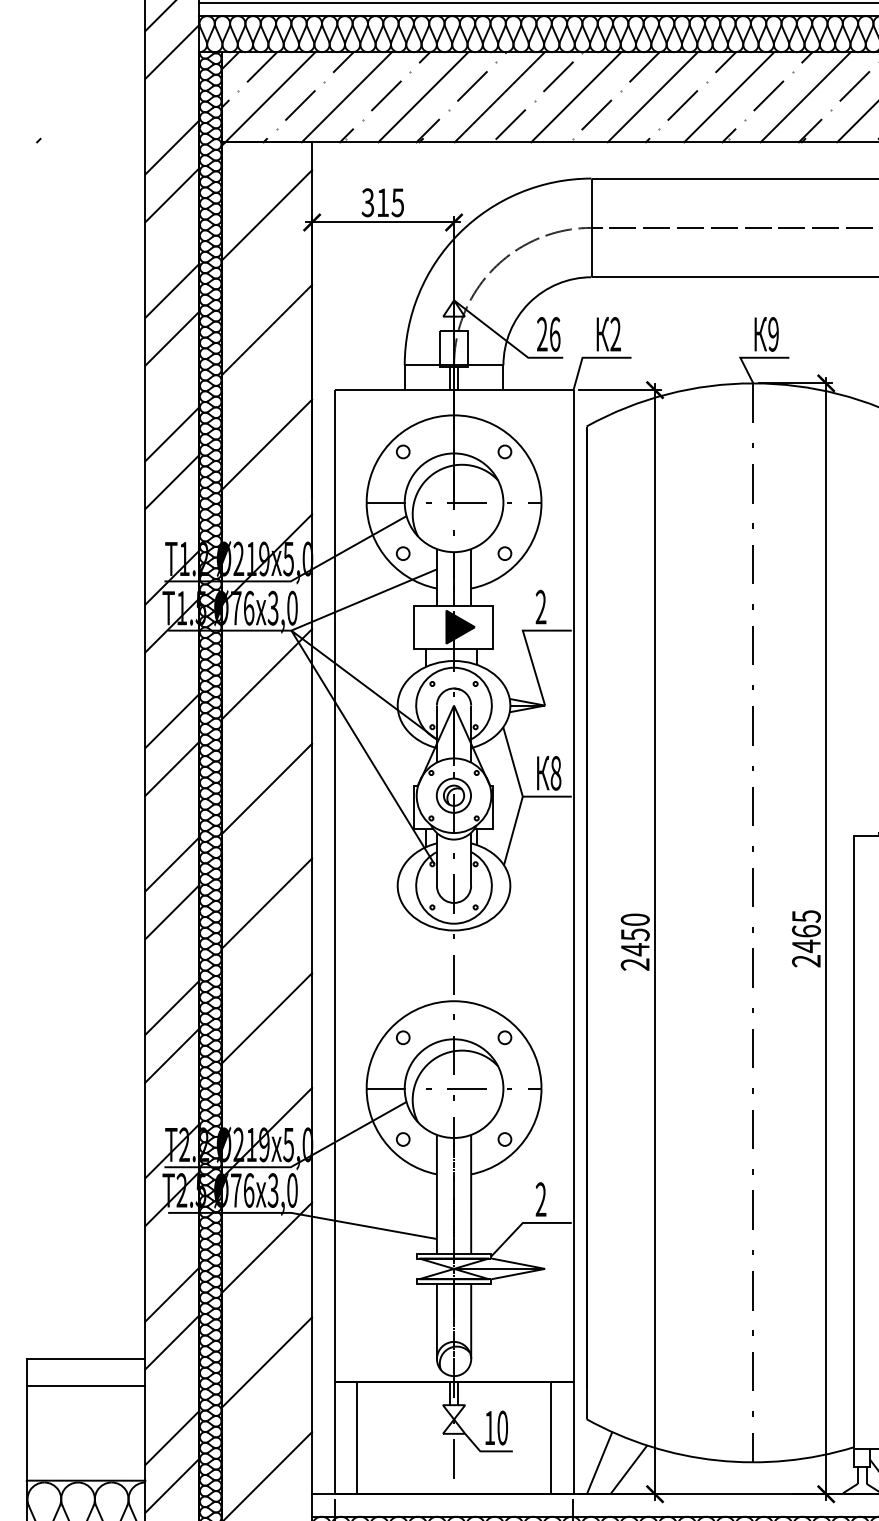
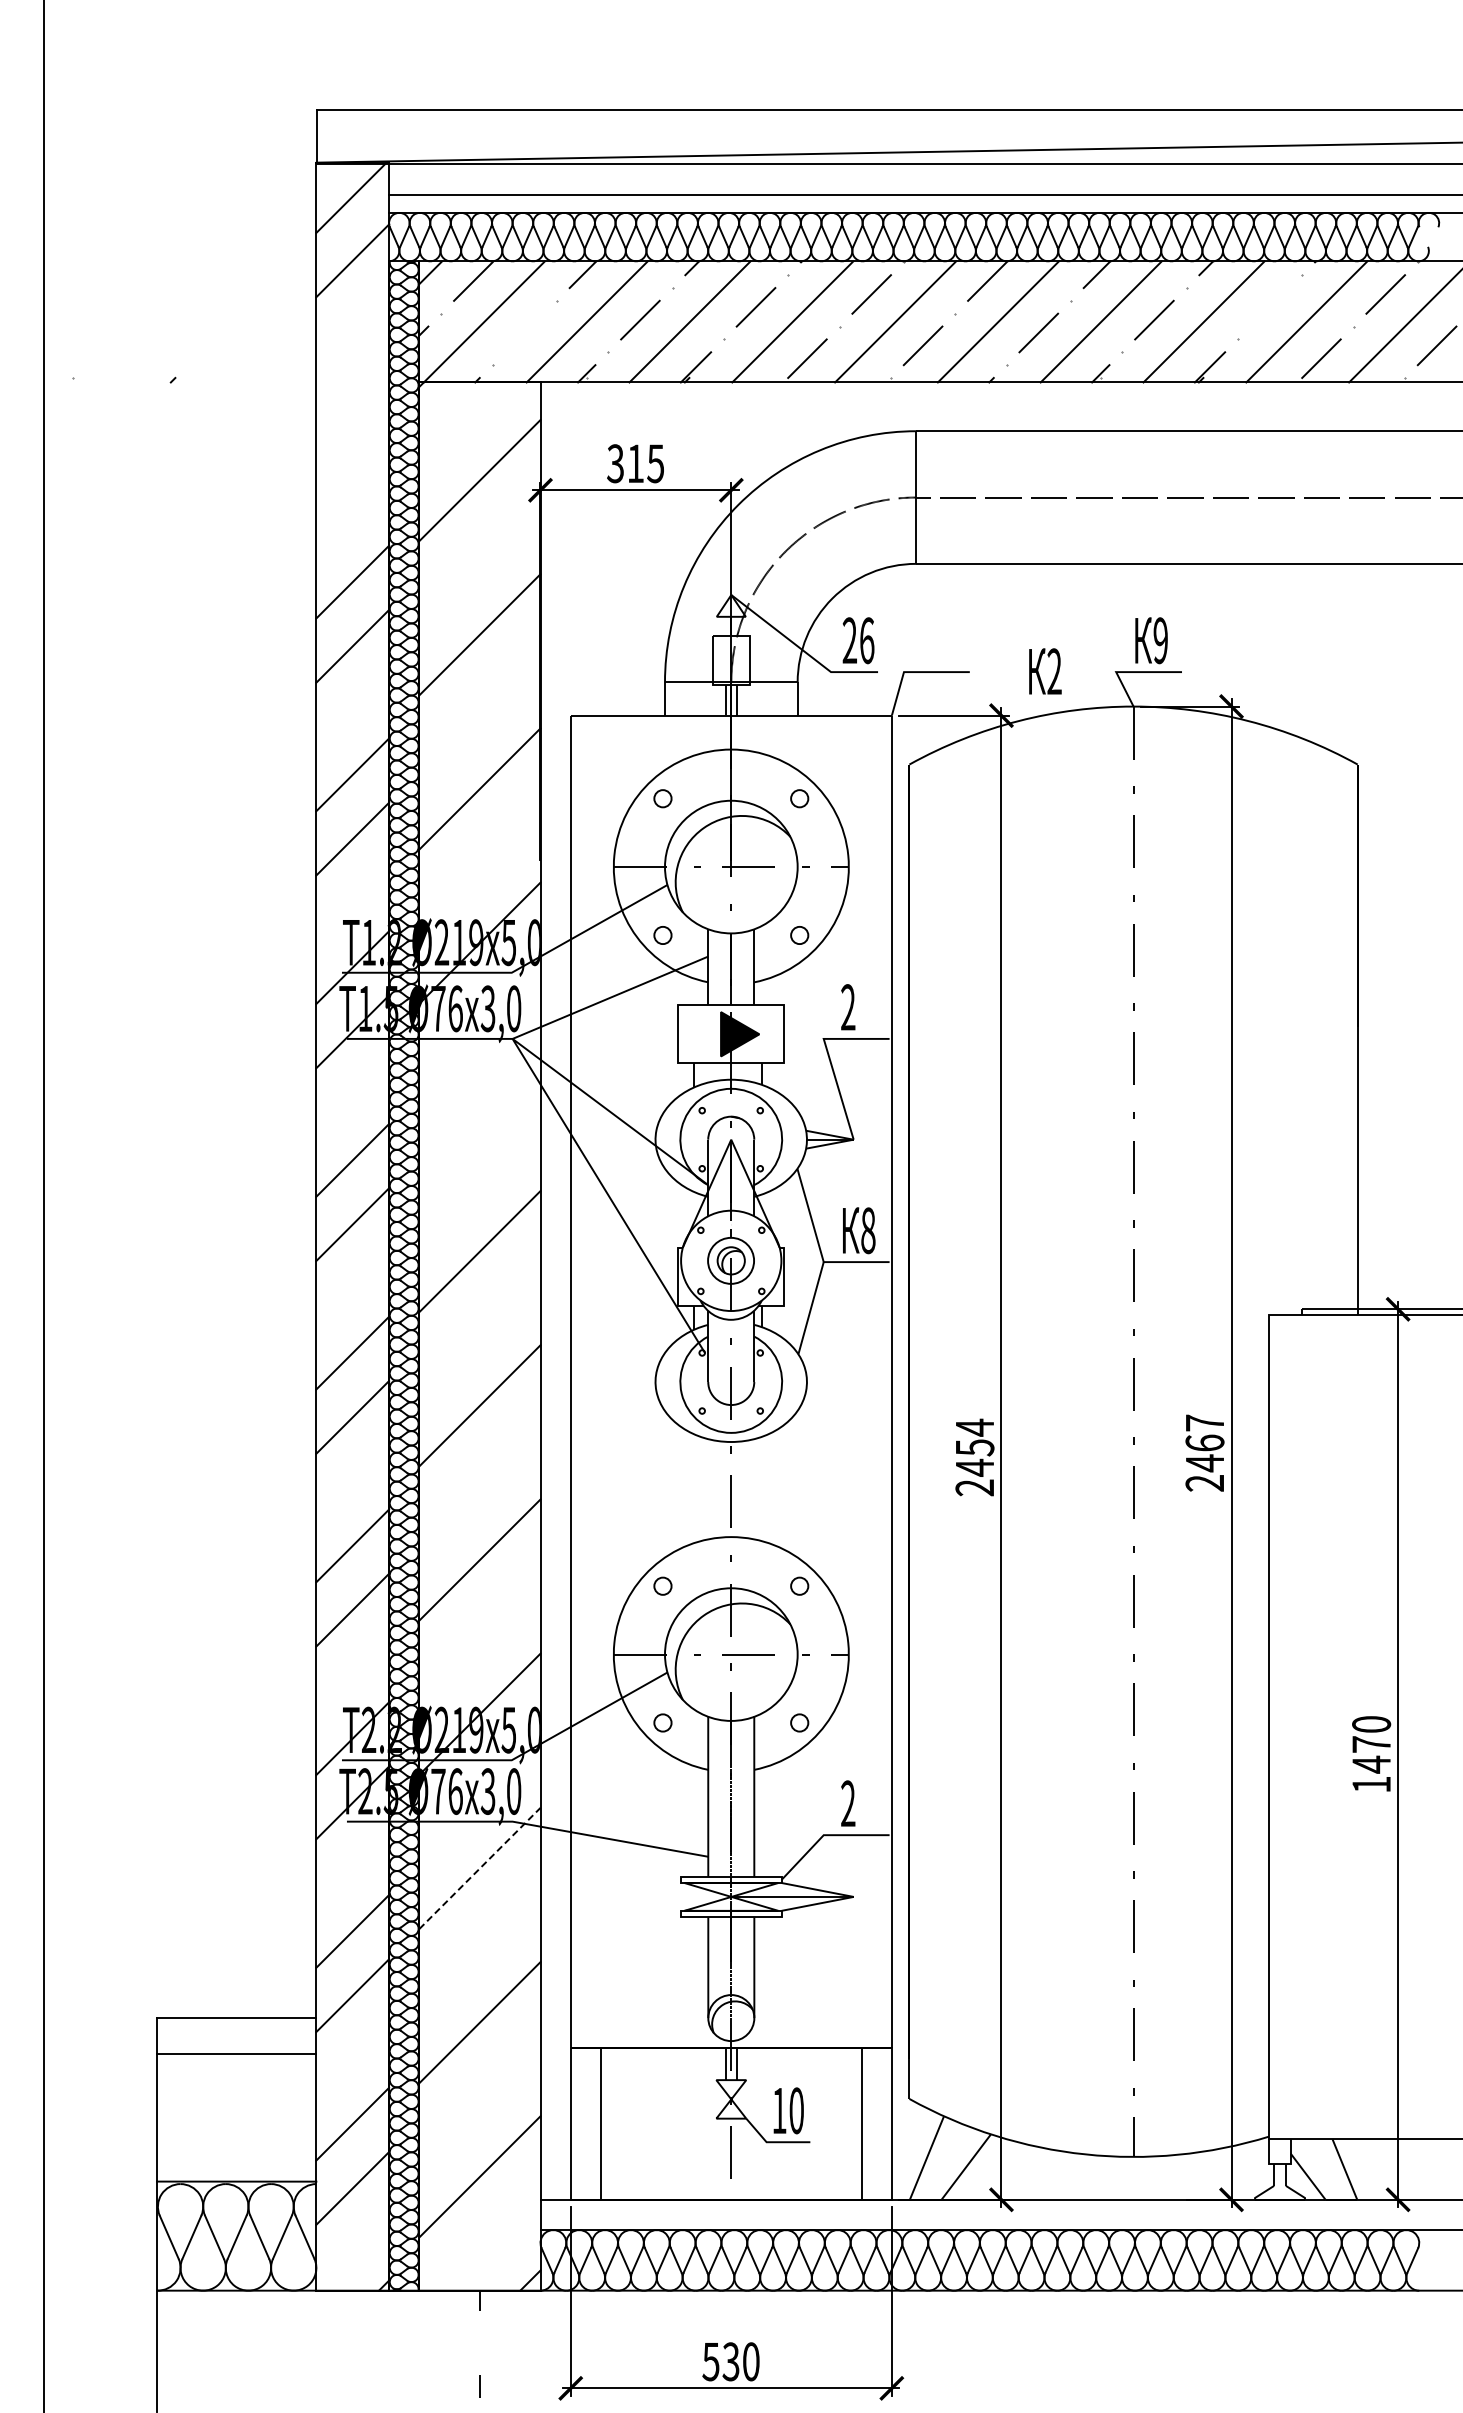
line: (854, 86) -> (1269, 307), removed
line: (300, 105) -> (524, 332), removed
line: (172, 147) -> (352, 389), removed
line: (172, 195) -> (352, 453), removed
text: (608, 334) -> (1045, 671), moved
line: (266, 674) -> (479, 1097), removed
text: (806, 915) -> (1205, 1422), 2465 -> 2467
text: (634, 919) -> (974, 1427), 2450 -> 2454
line: (266, 1247) -> (479, 1868), solid -> dashed

